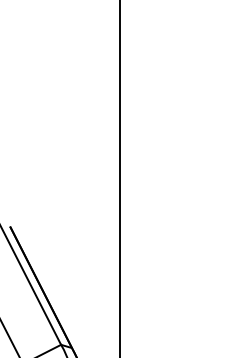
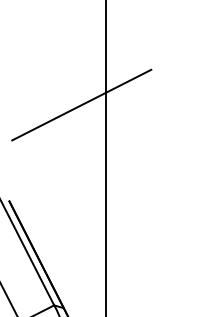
line: (91, 118) -> (81, 104), added

